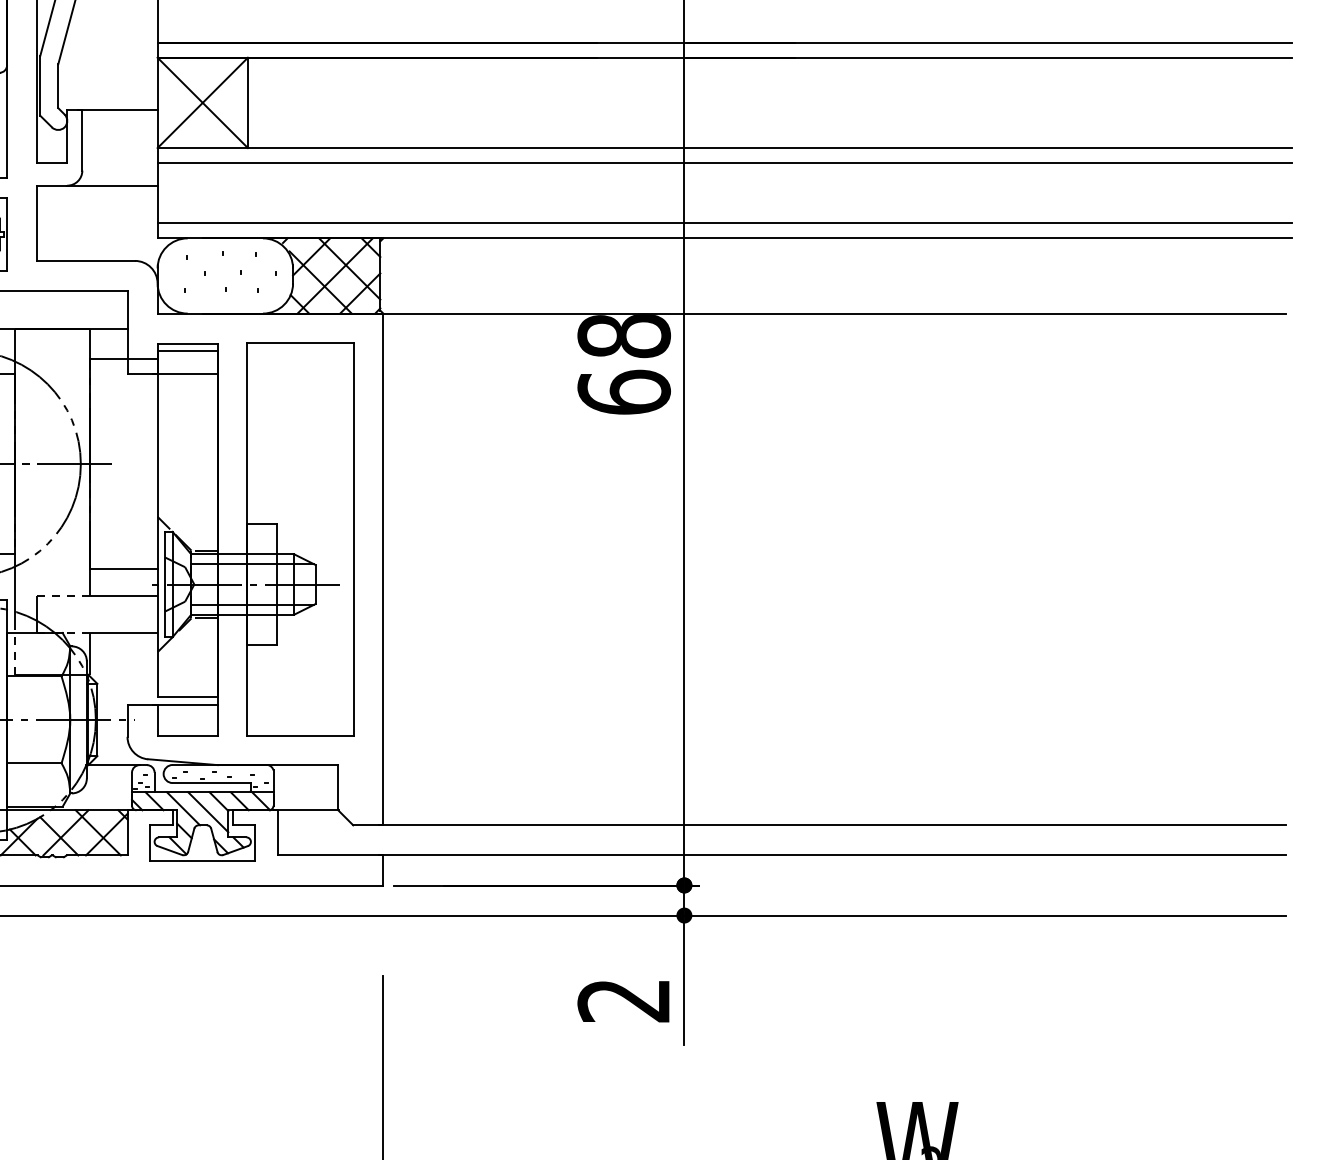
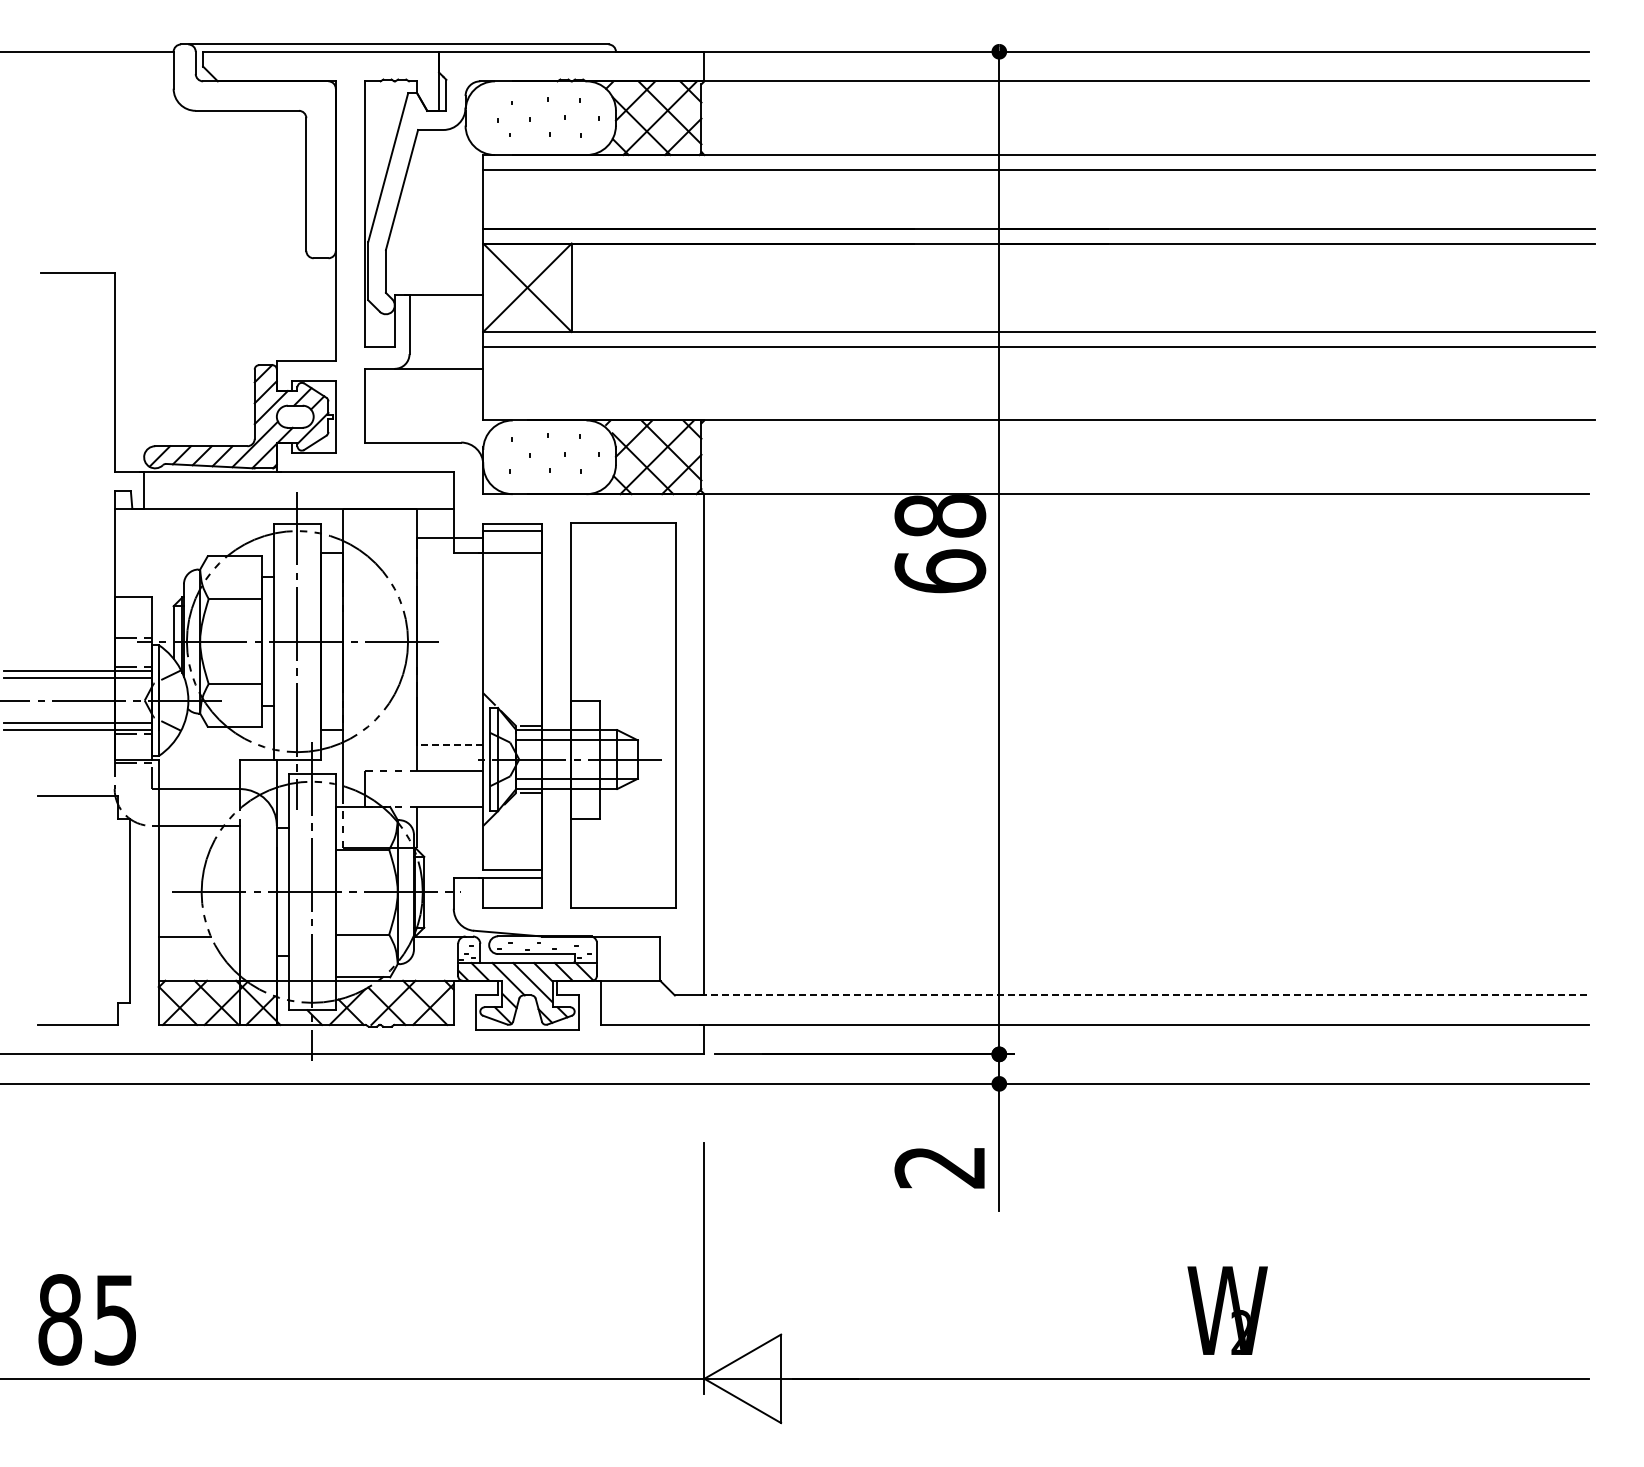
line: (724, 223) -> (1038, 405), removed
line: (123, 569) -> (449, 744), solid -> dashed
line: (832, 825) -> (1144, 995), solid -> dashed

